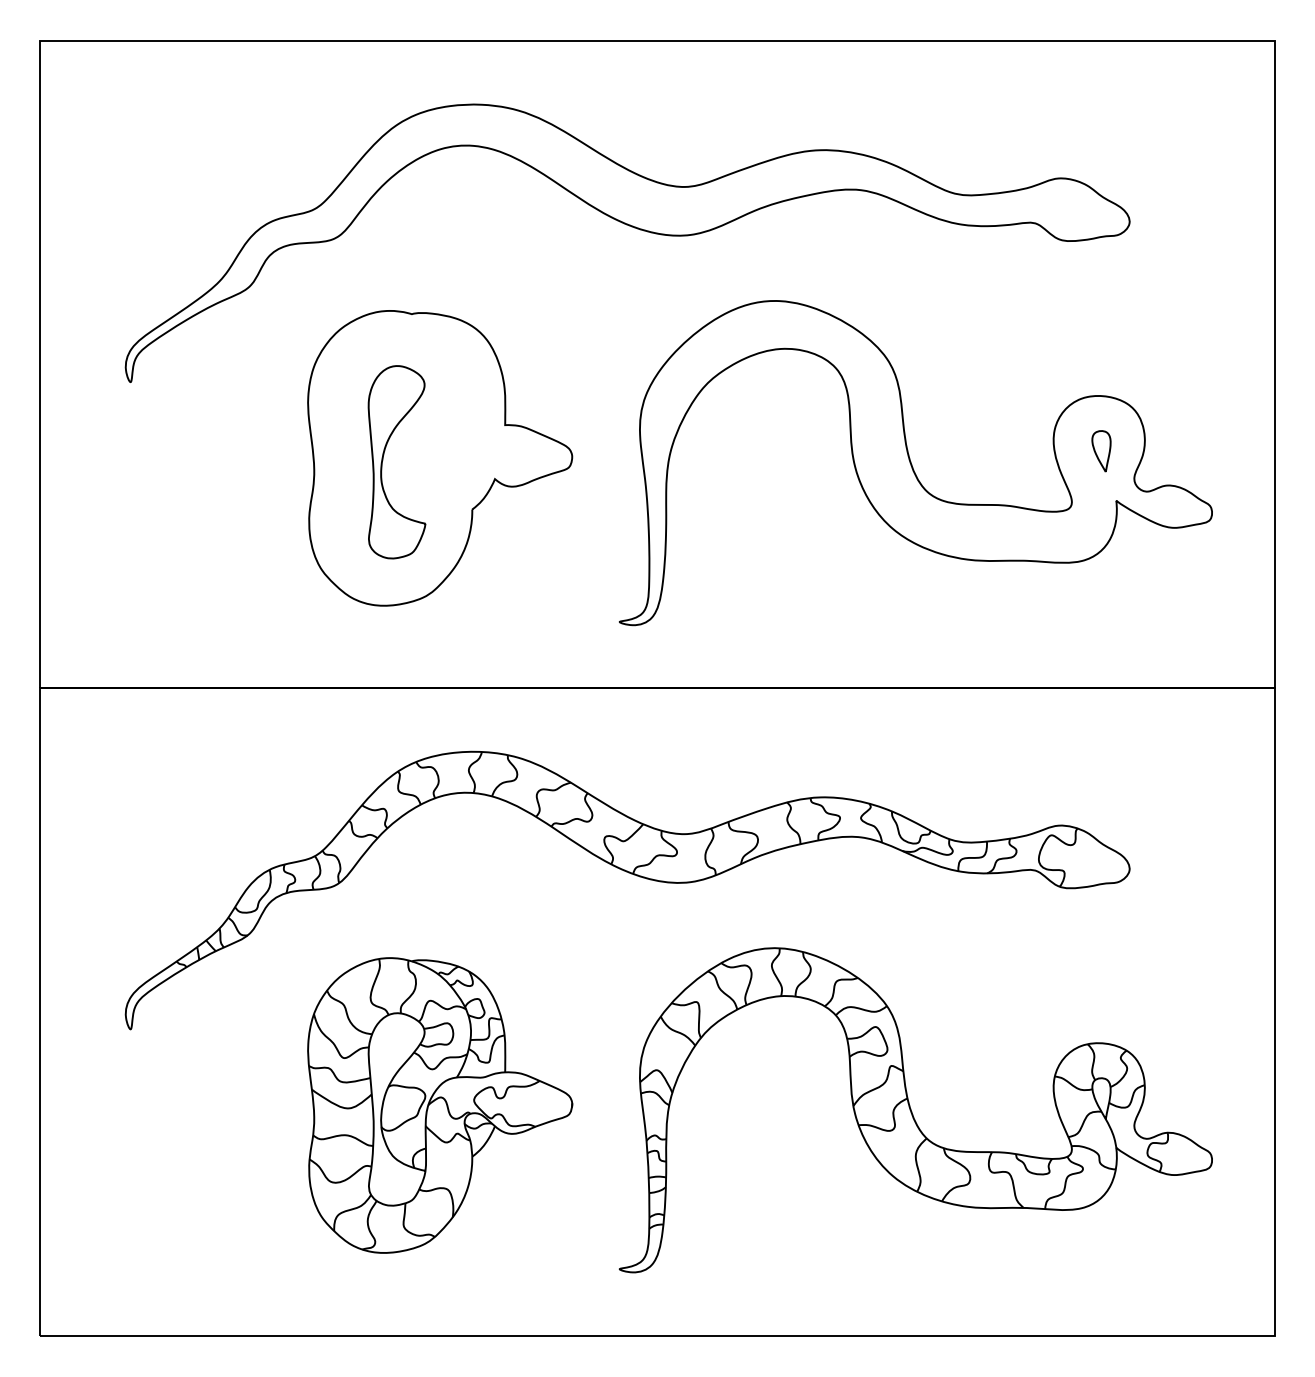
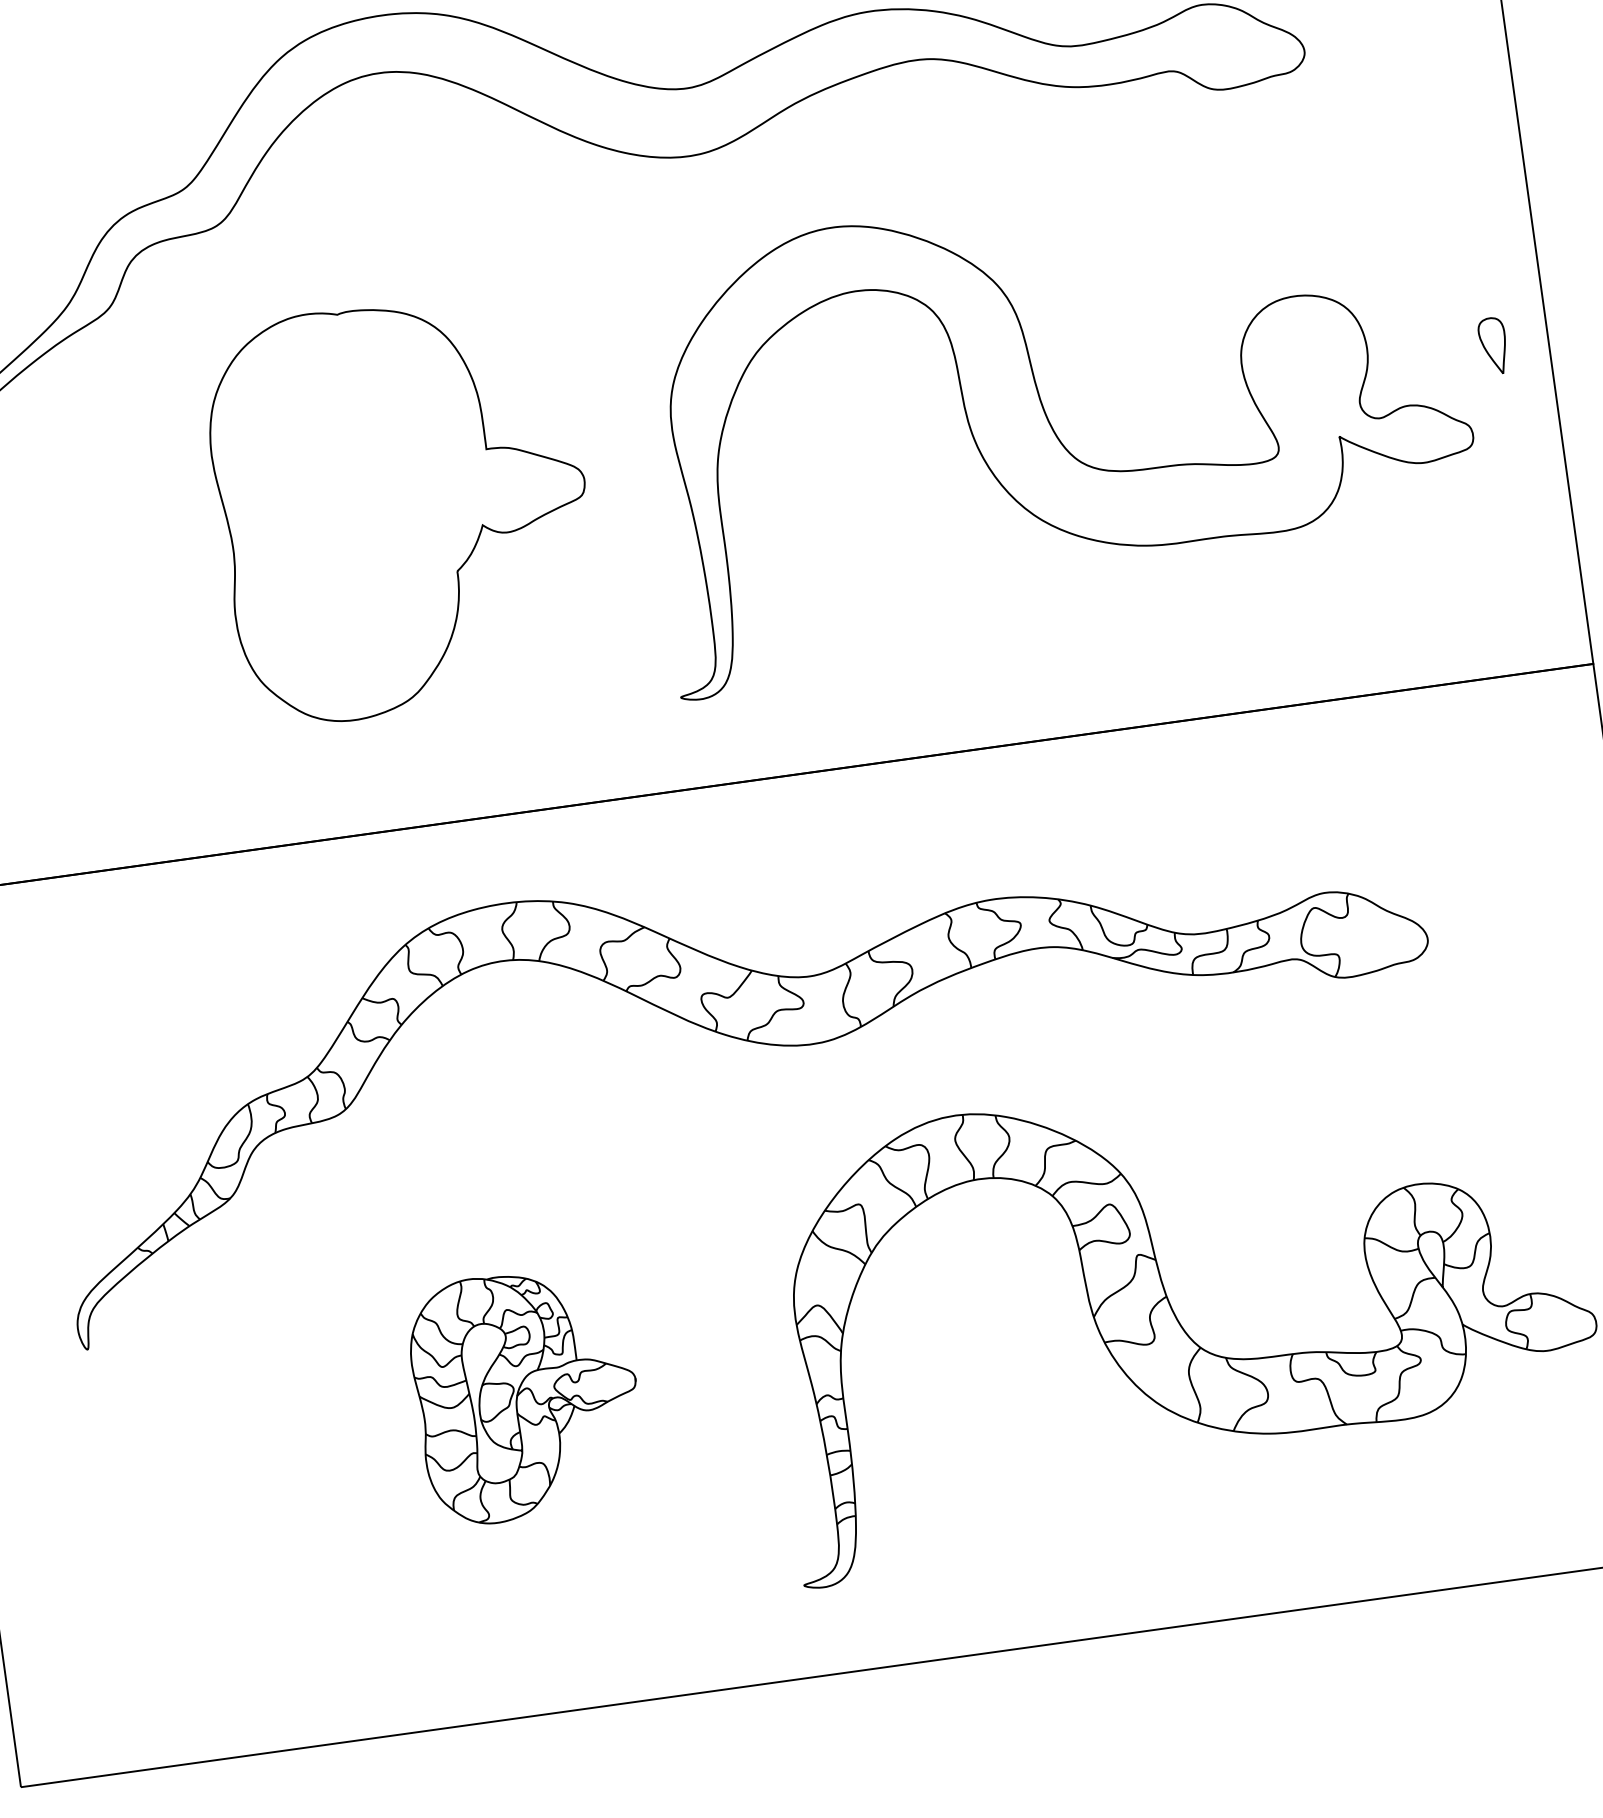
part: (1101, 451) -> (1493, 346), moved
part: (383, 460) -> (326, 520), removed
part: (440, 1105) -> (527, 1395), size x0.6

